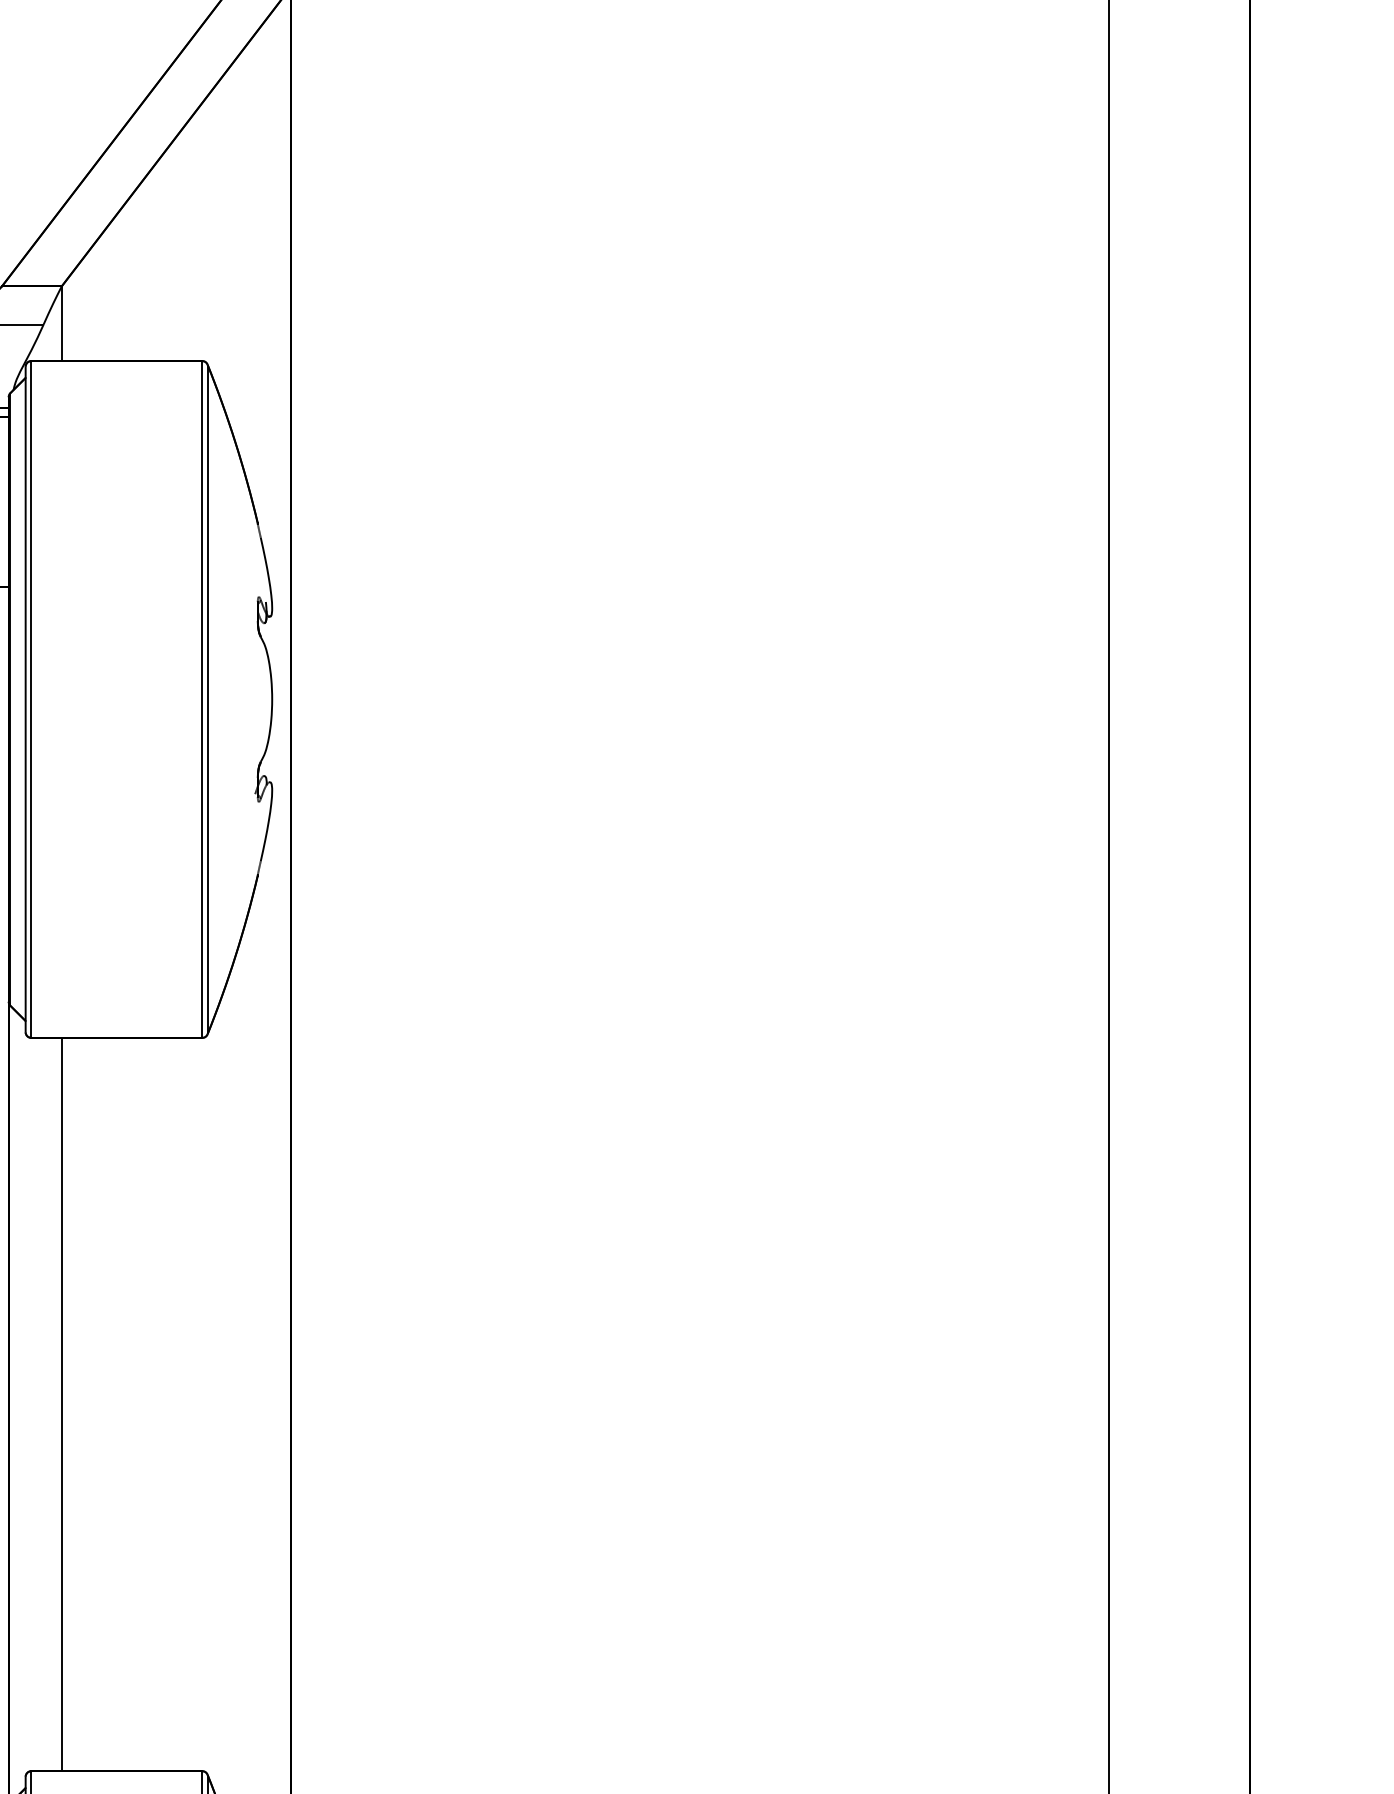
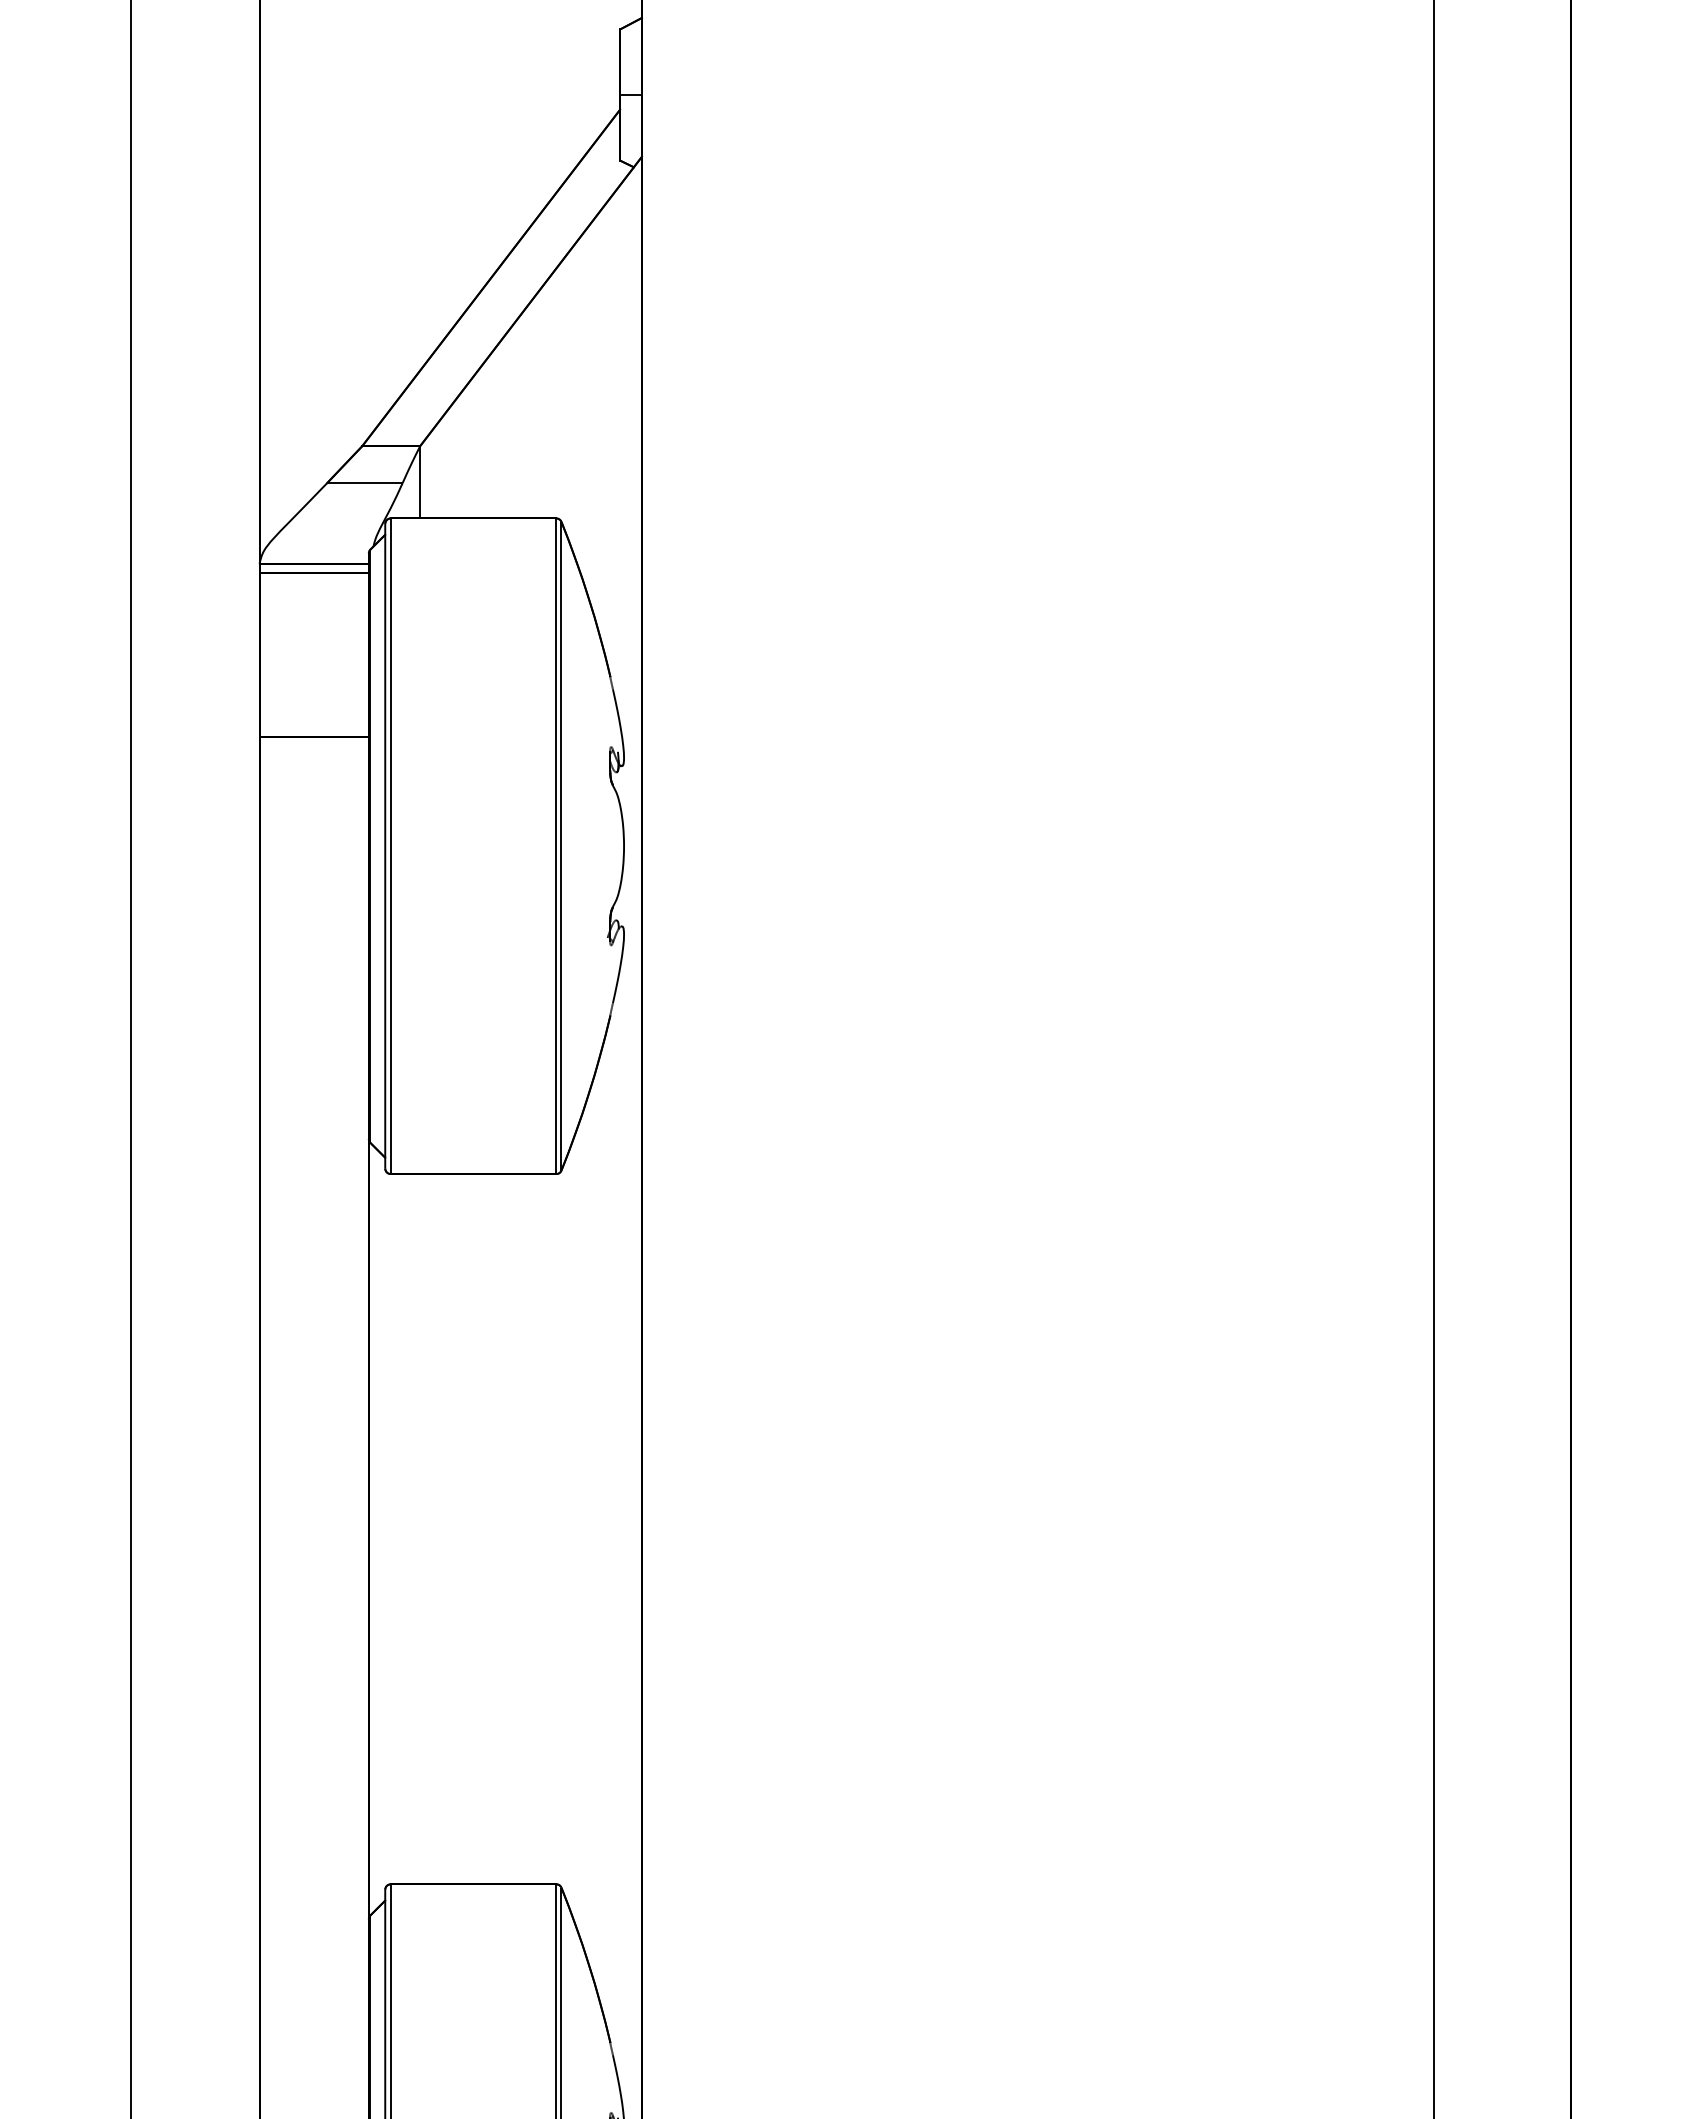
line: (62, 1404) -> (420, 1529), removed

